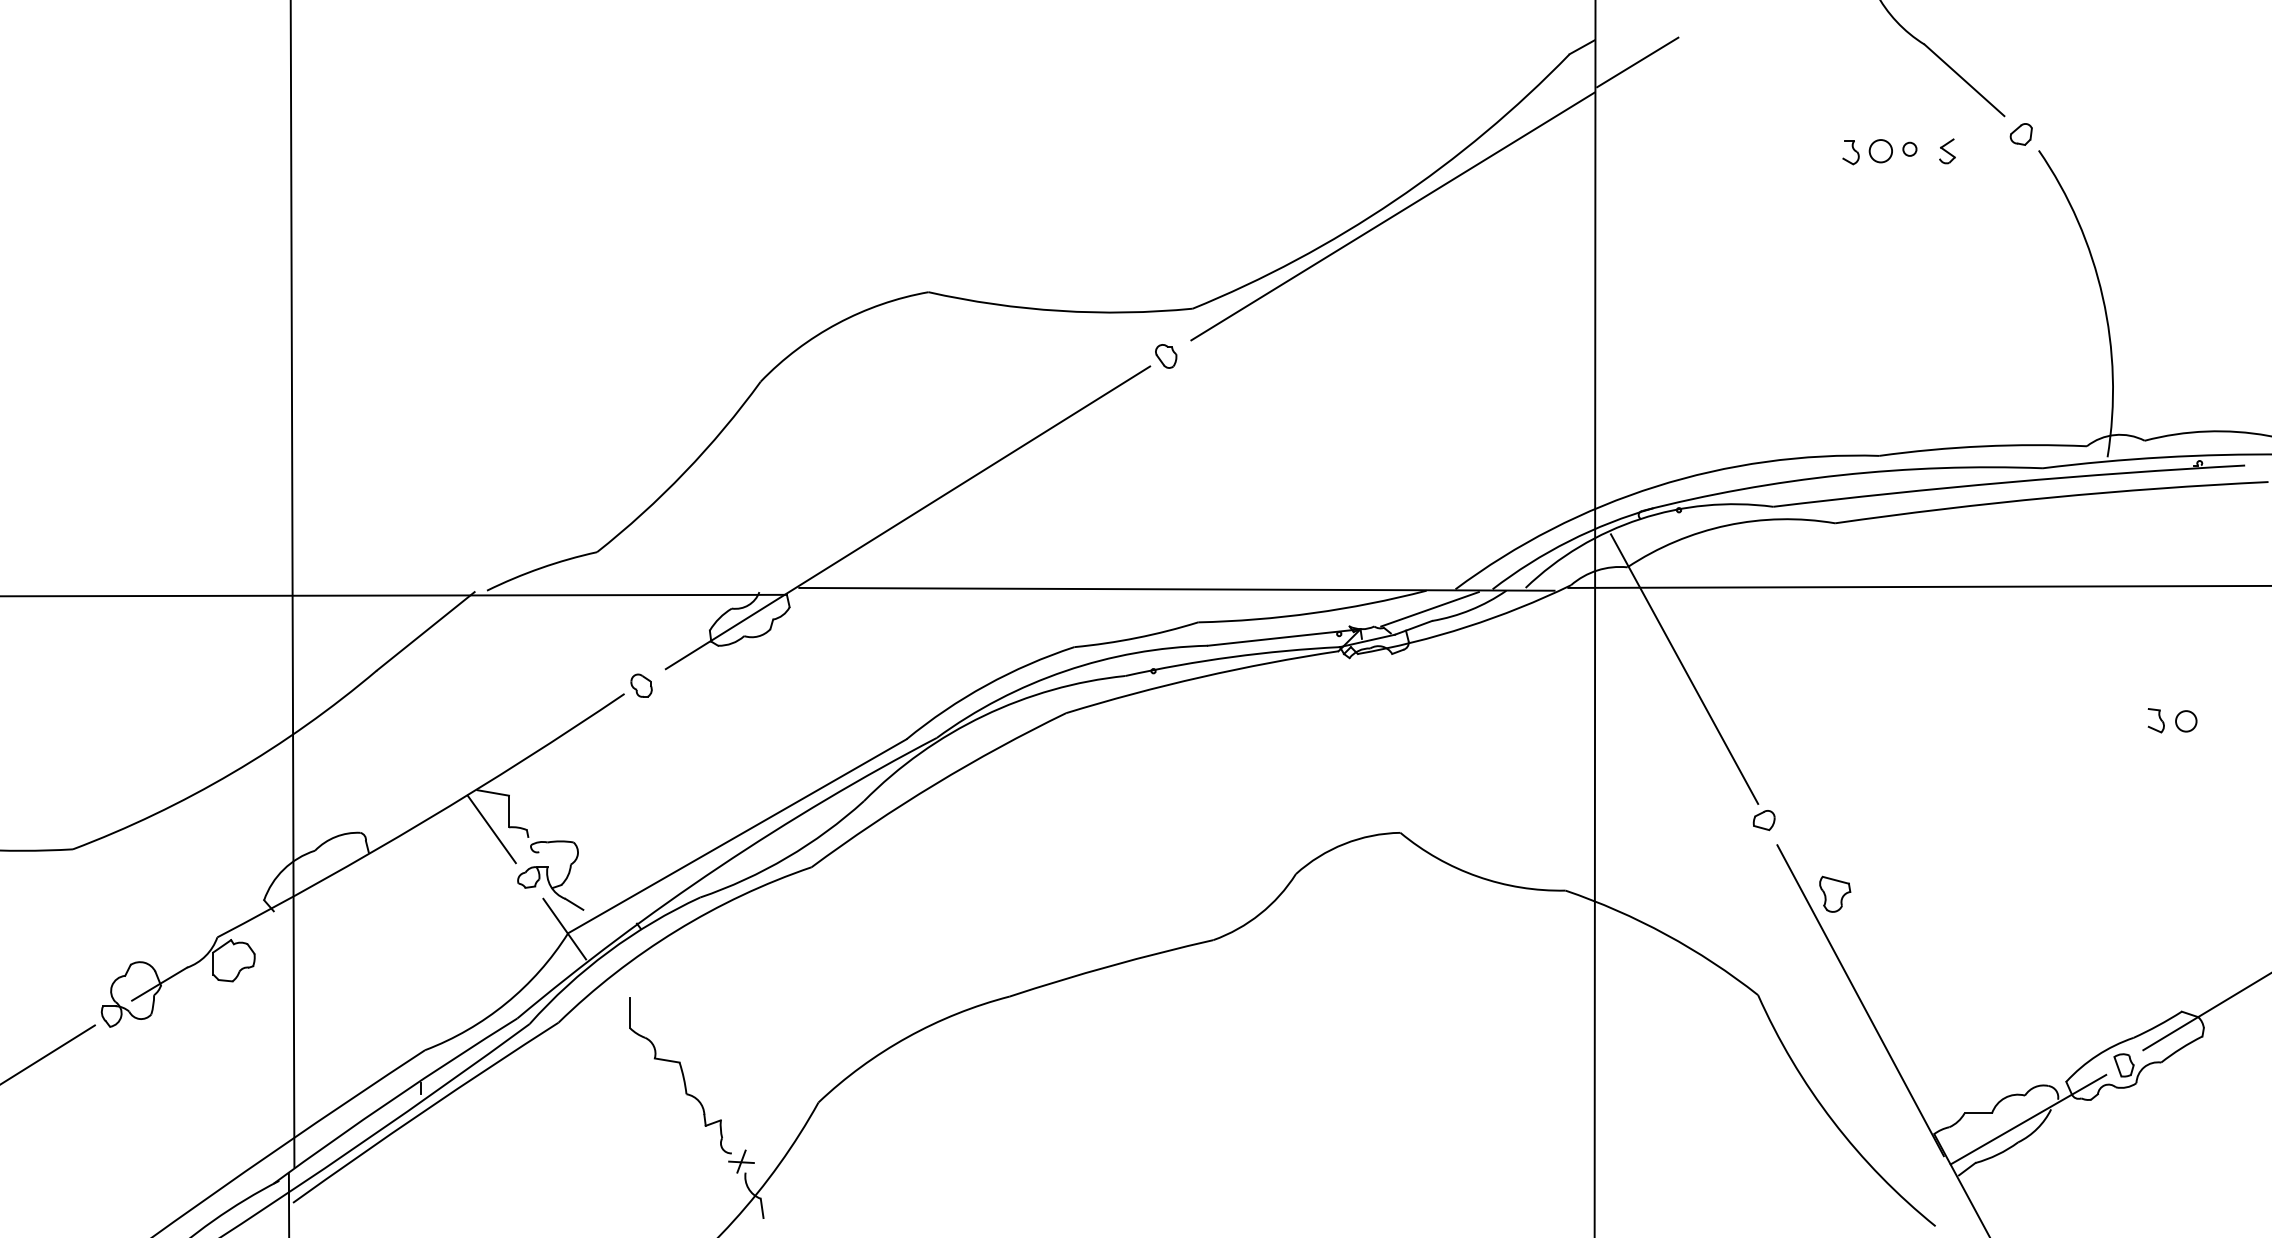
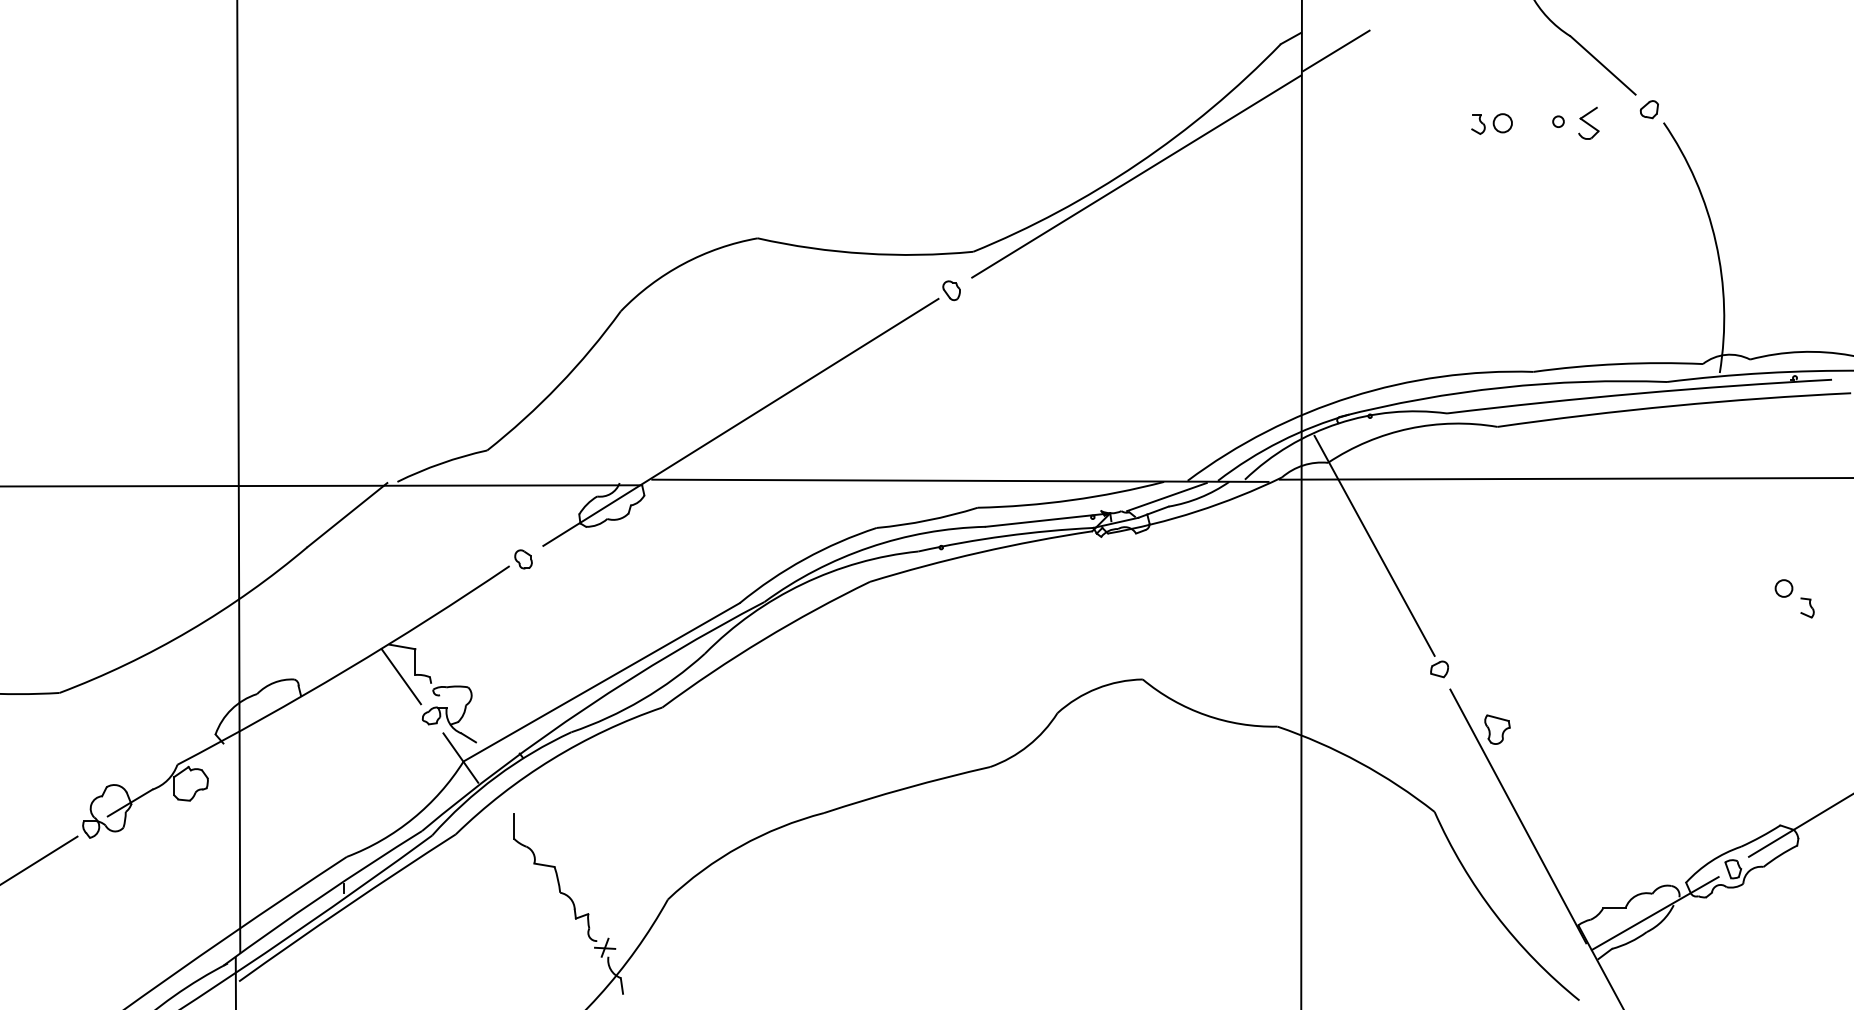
part: (1867, 151) -> (1491, 123), moved
part: (1947, 151) -> (1589, 123), size x1.6
part: (2156, 720) -> (1807, 607), moved

